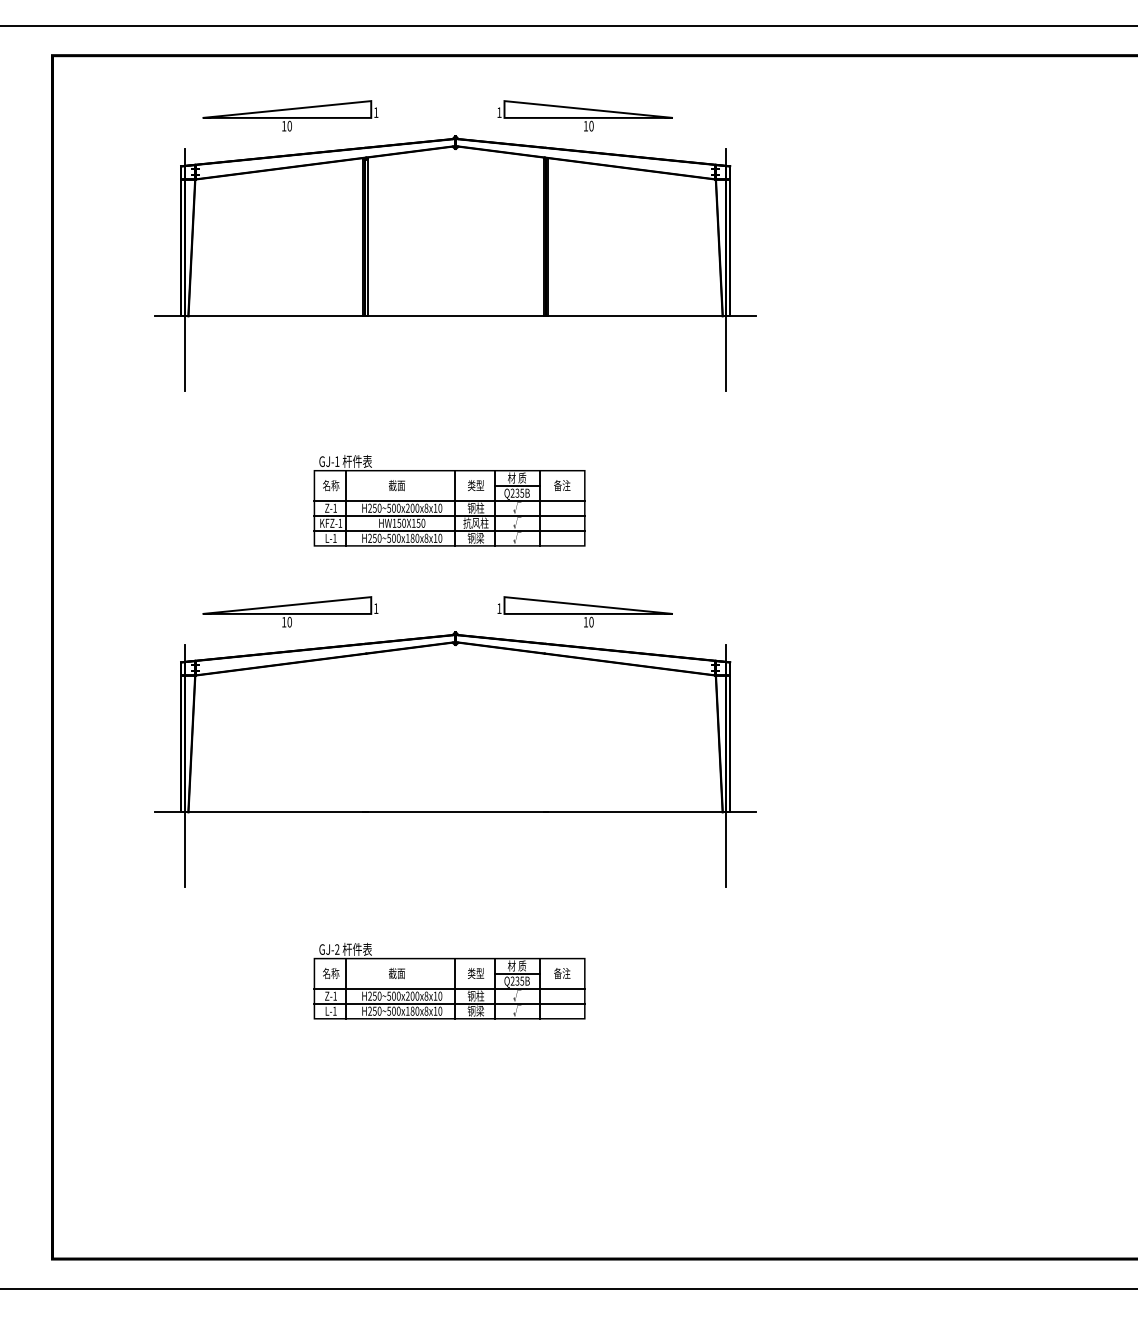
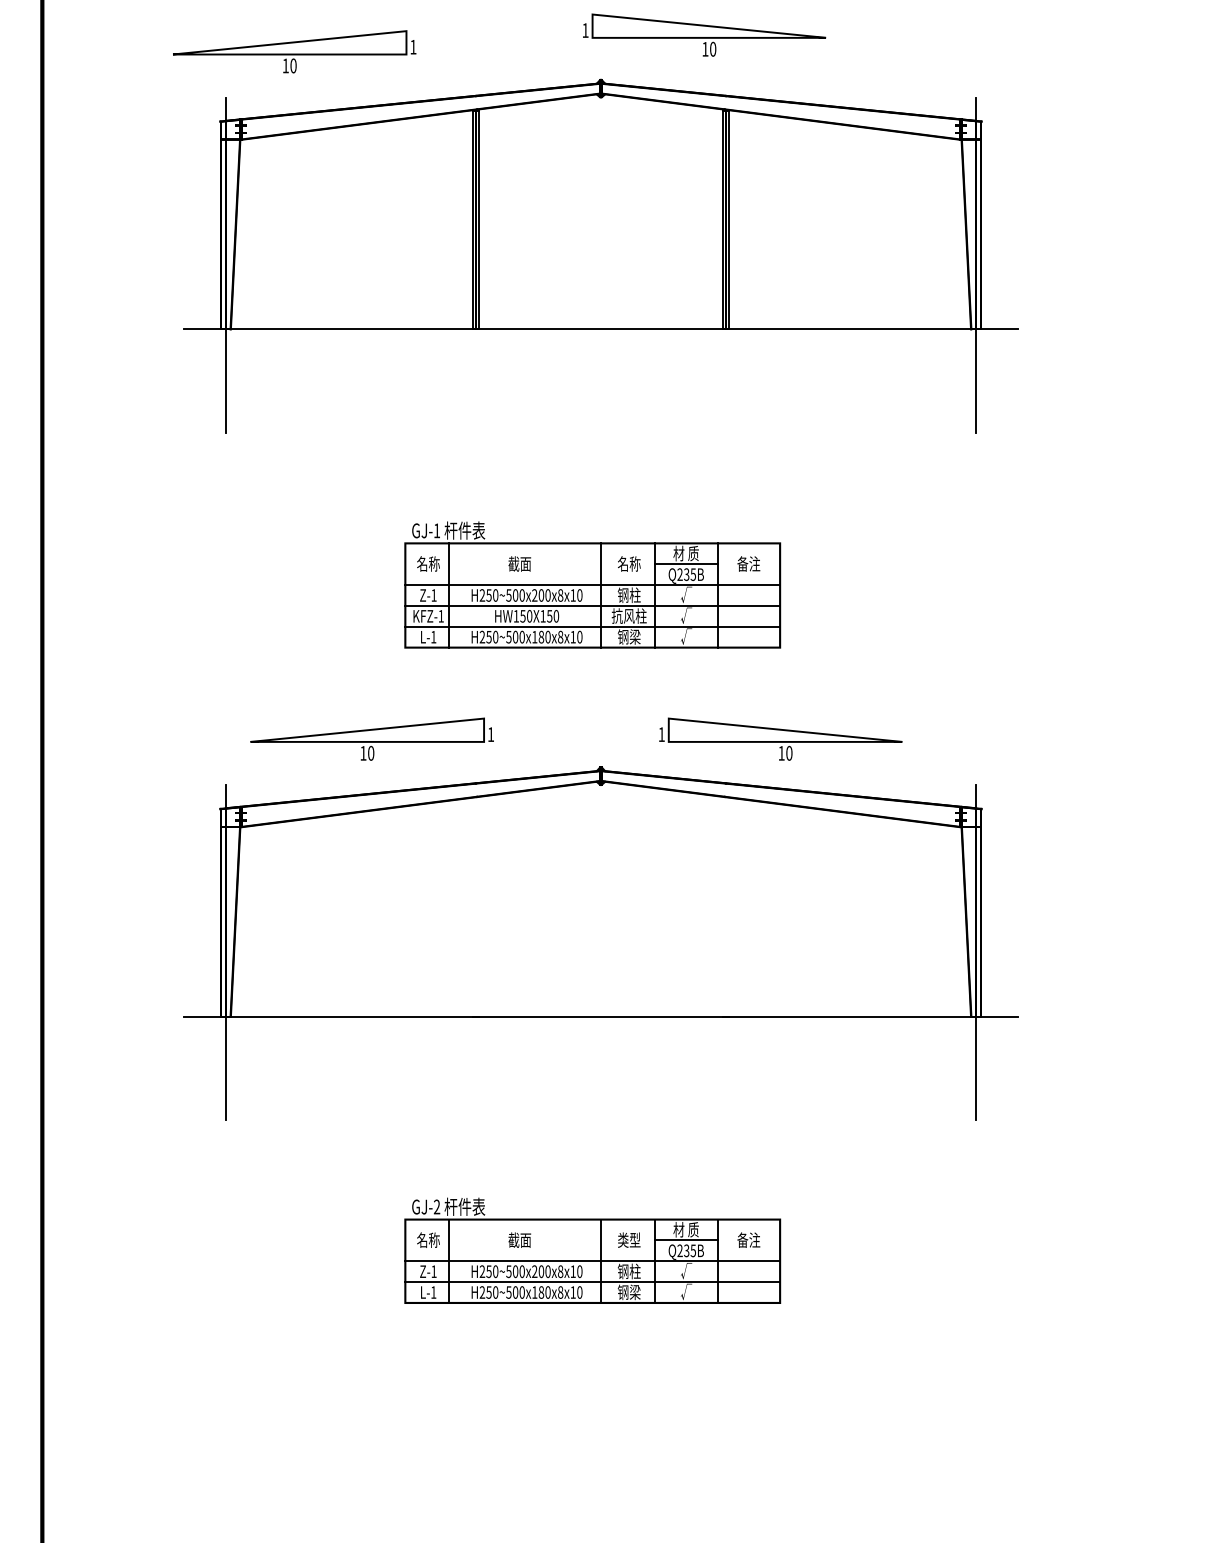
part: (290, 115) -> (294, 51), moved
part: (584, 115) -> (703, 34), moved
text: (476, 485) -> (629, 563), 类型 -> 名称

